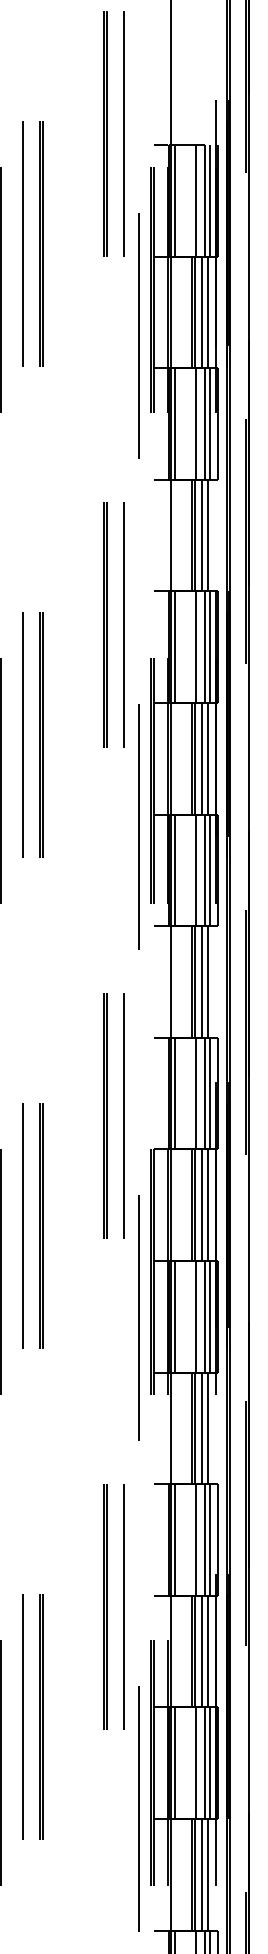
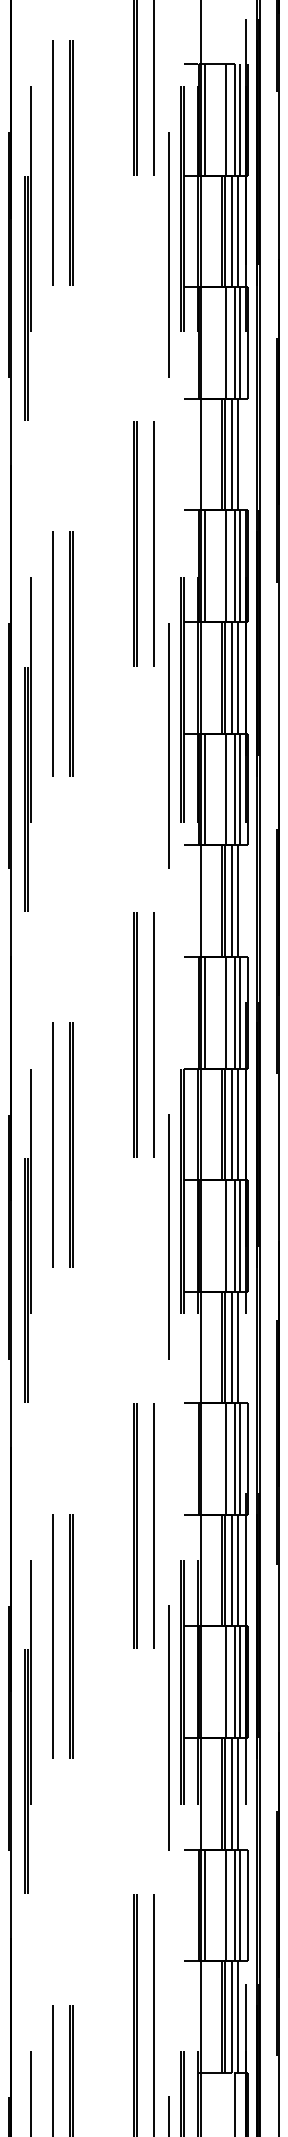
line: (175, 423) -> (205, 342), removed
line: (175, 1316) -> (205, 1235), removed
line: (175, 1539) -> (205, 1458), removed
line: (175, 1763) -> (205, 1682), removed

